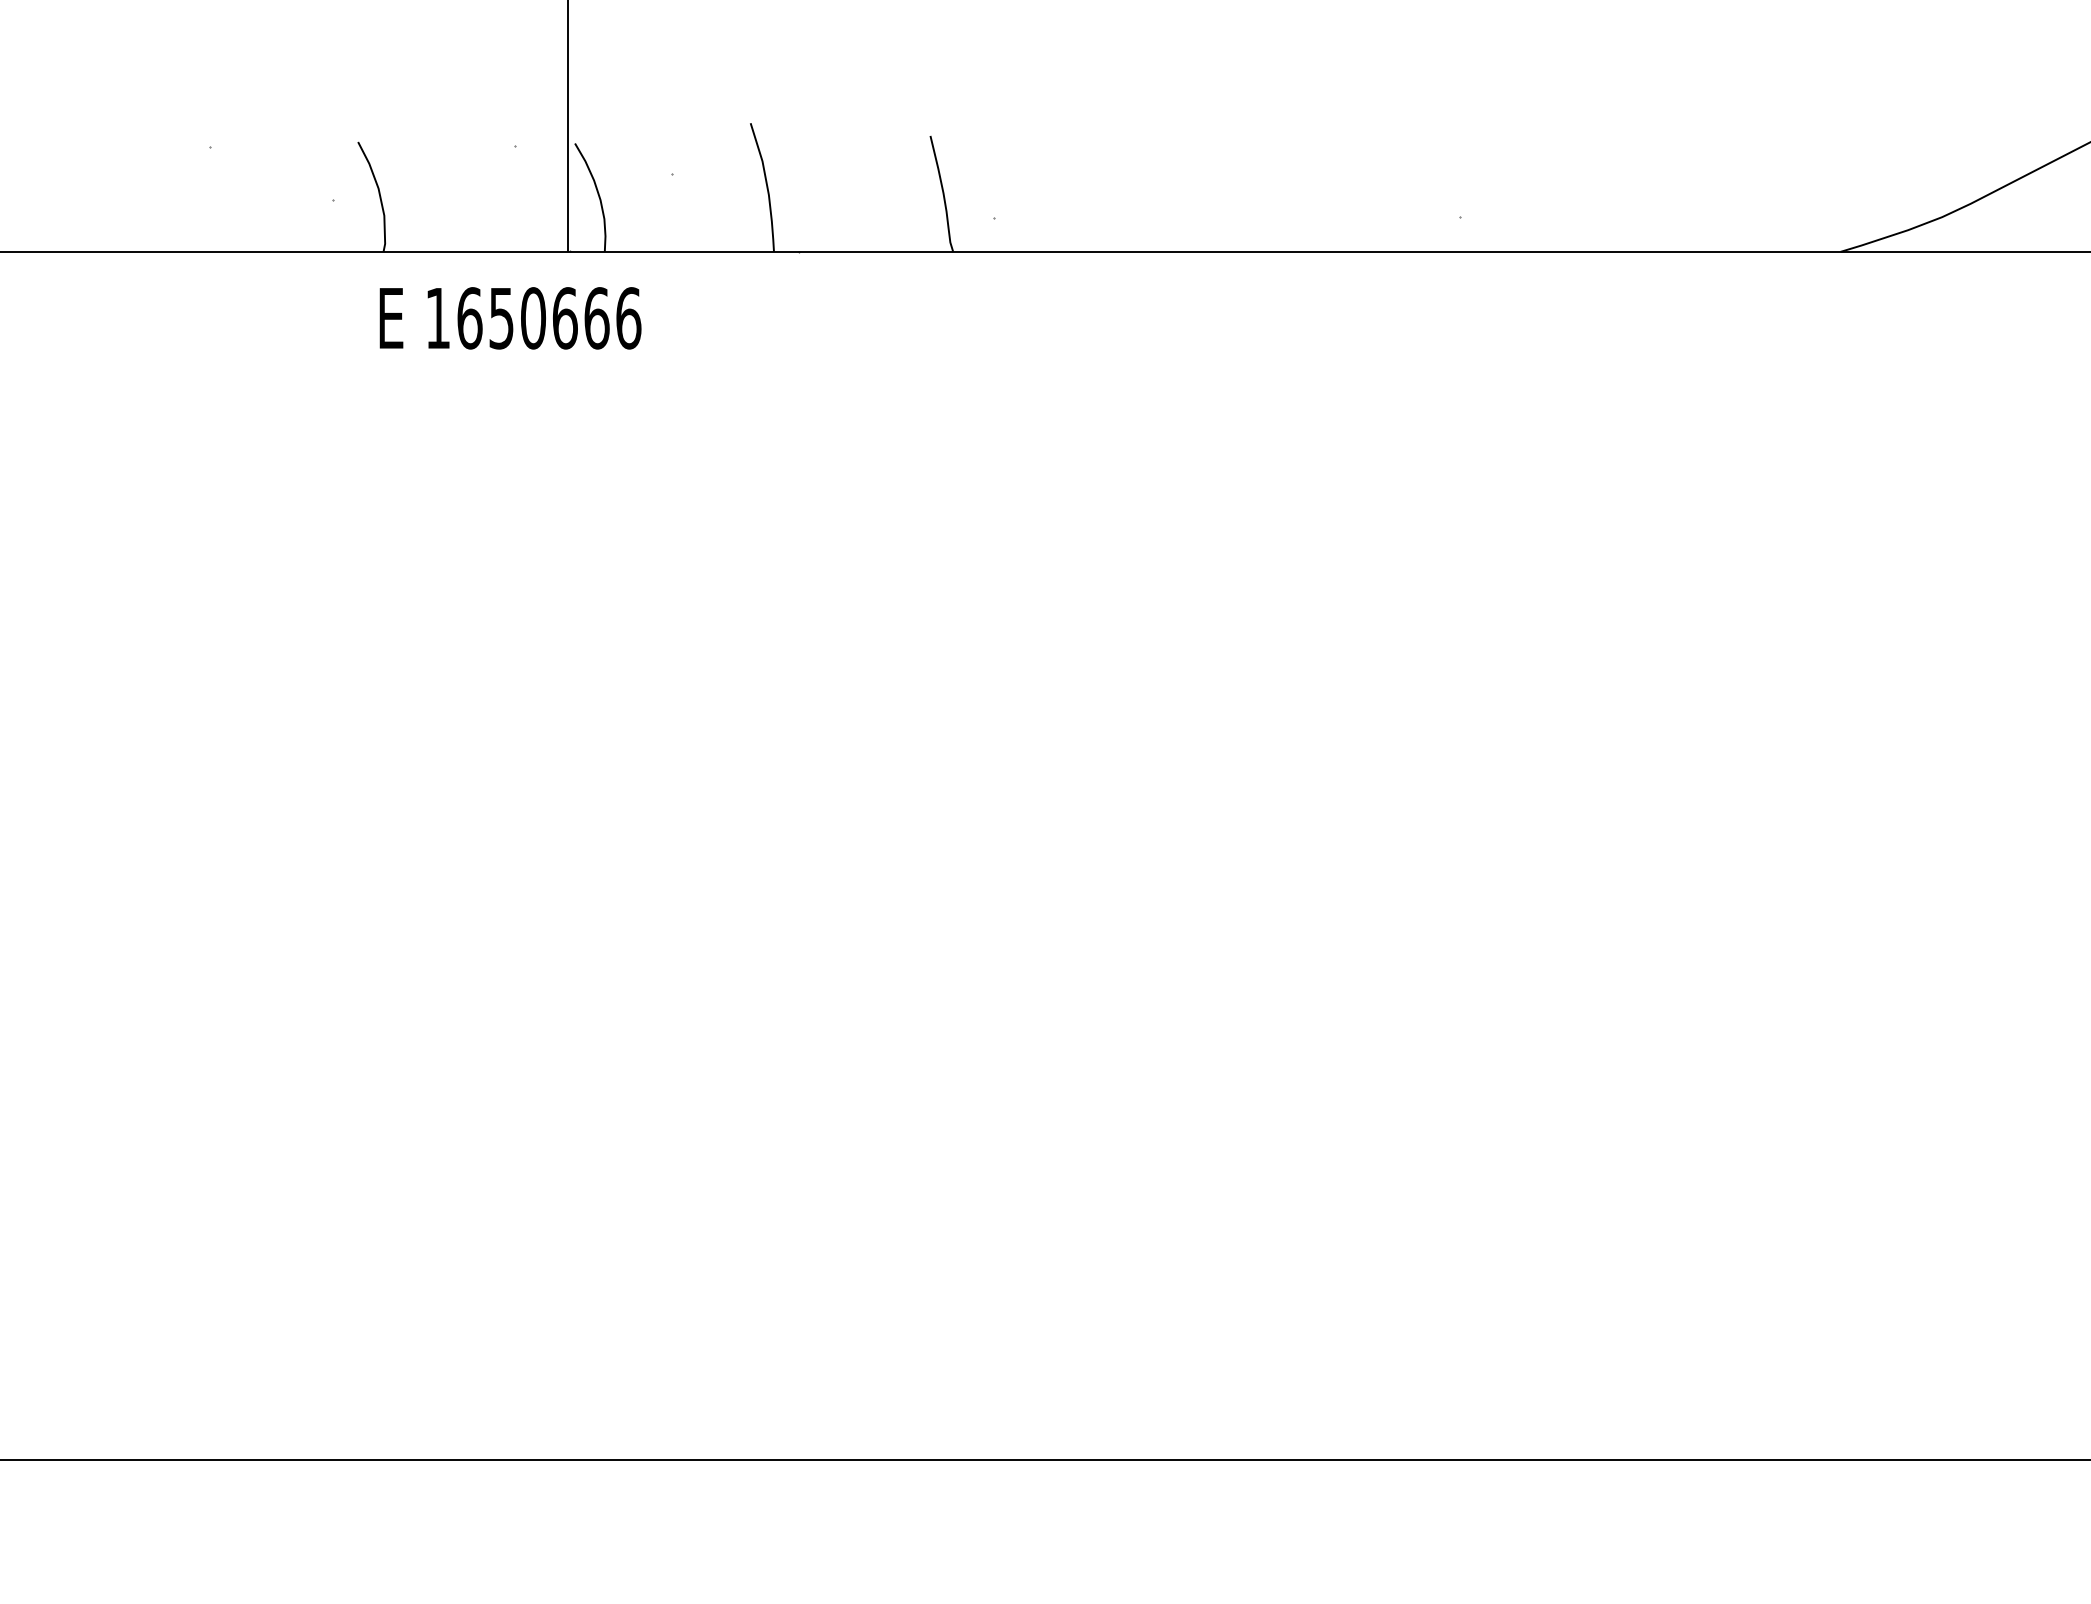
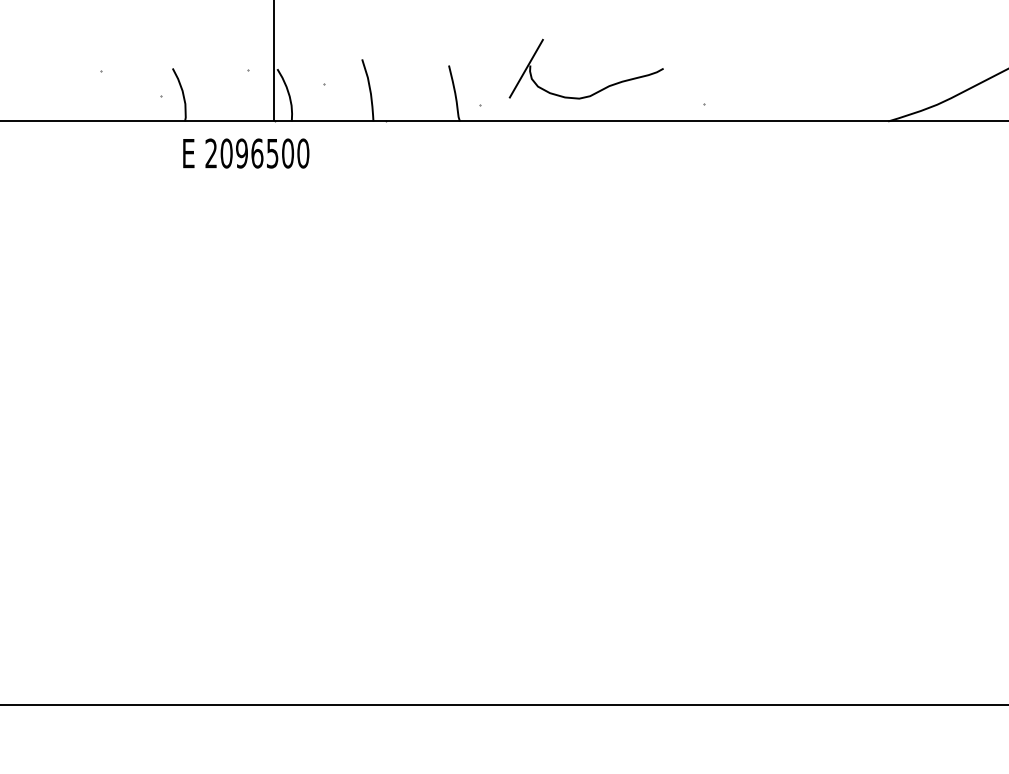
part: (1236, 189) -> (596, 91), added
text: (533, 318) -> (257, 153), 1650666 -> 2096500

